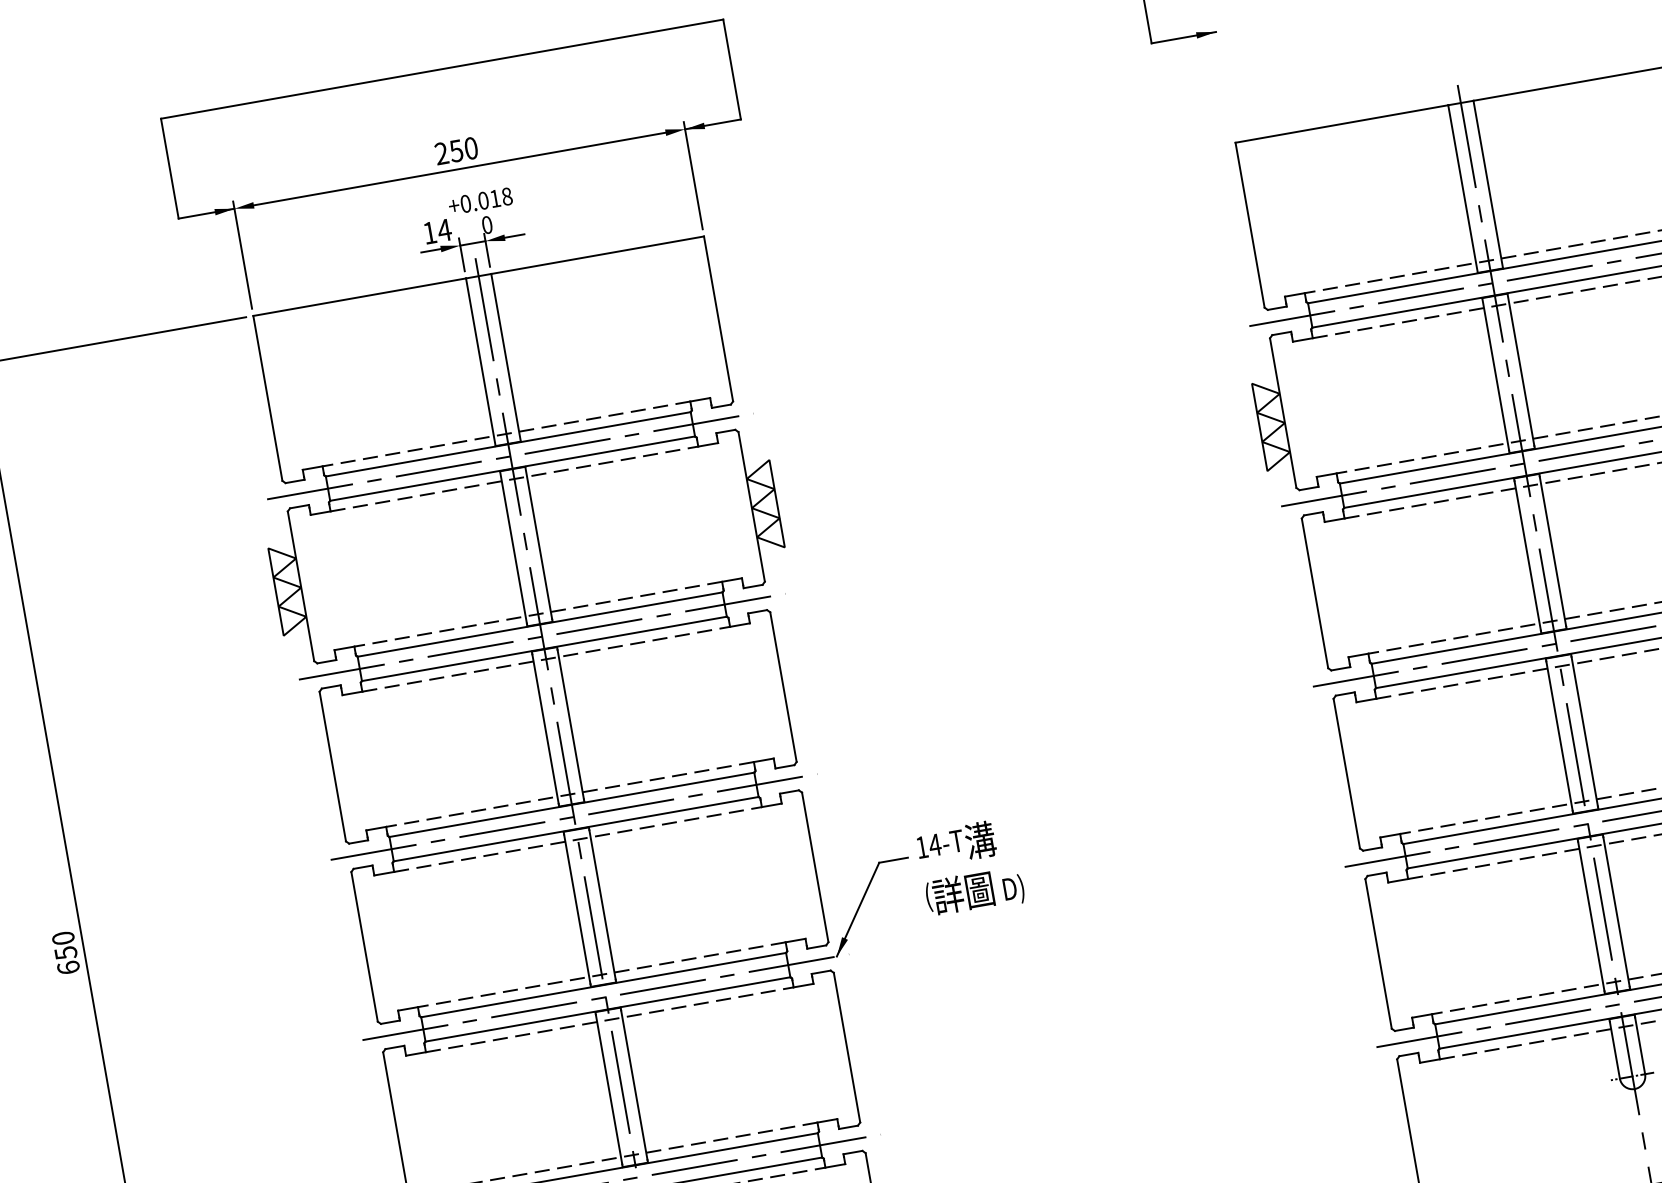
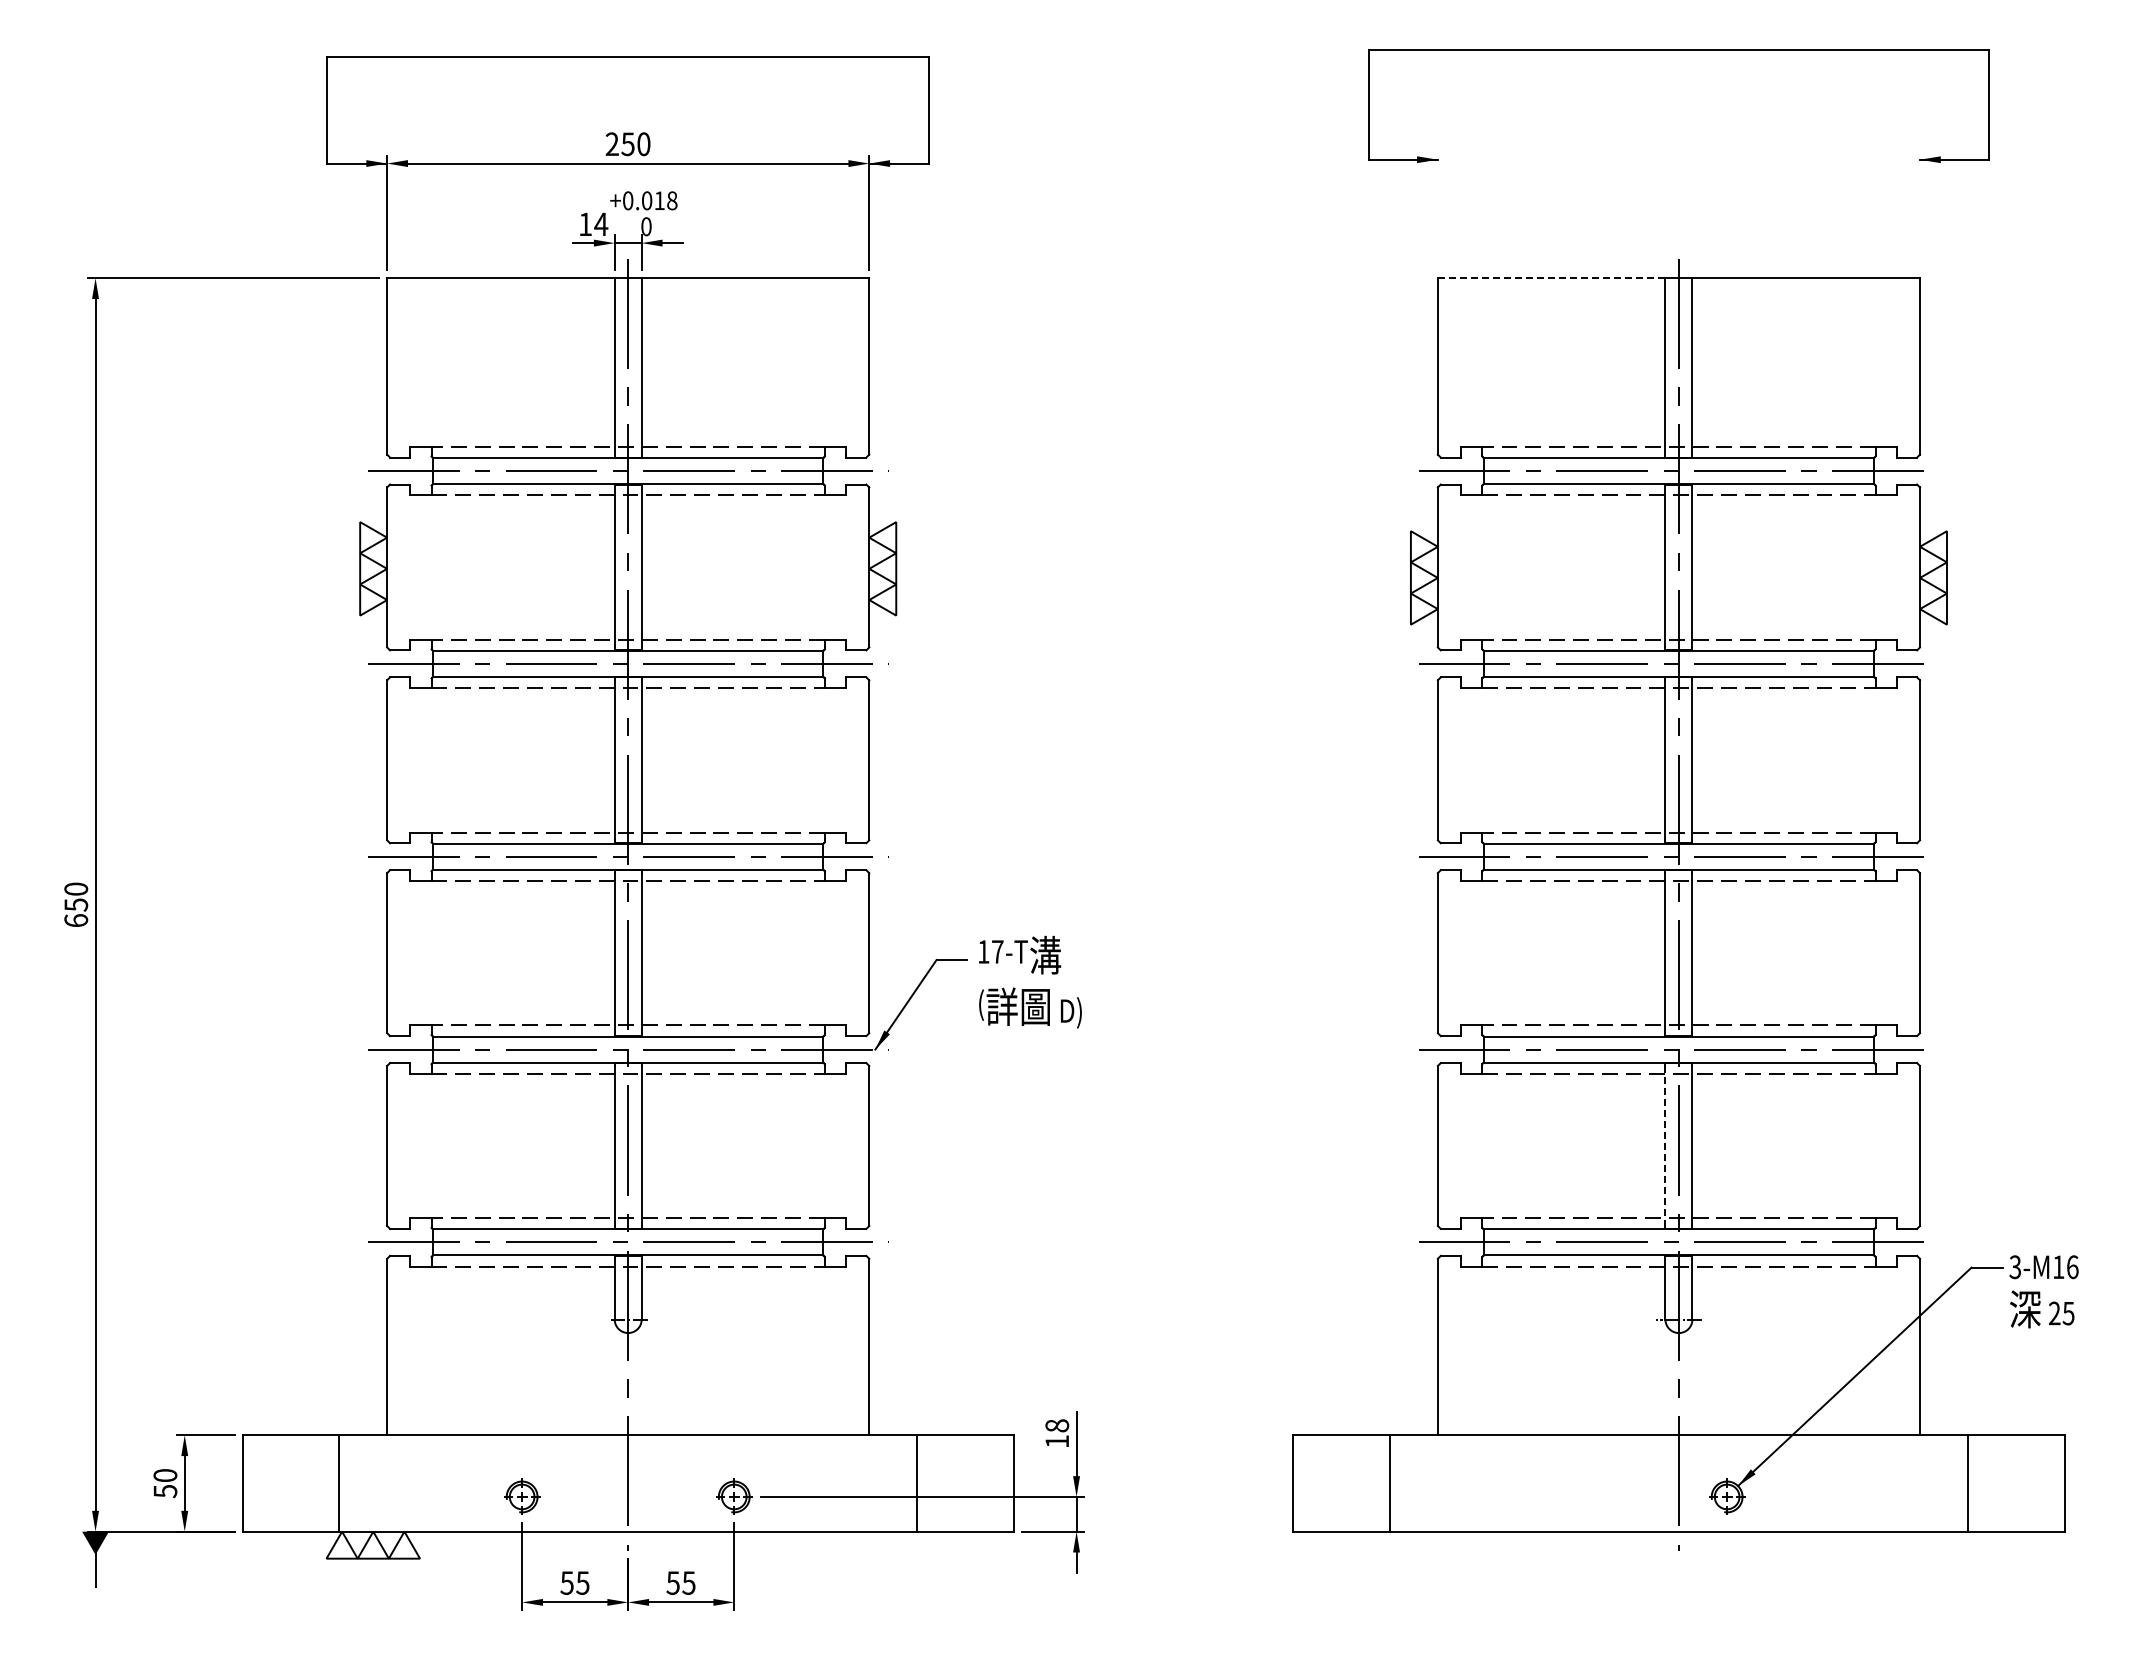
line: (1341, 124) -> (1551, 278), solid -> dashed
text: (934, 844) -> (997, 951), 14-T -> 17-T
line: (1591, 916) -> (1665, 1146), solid -> dashed

